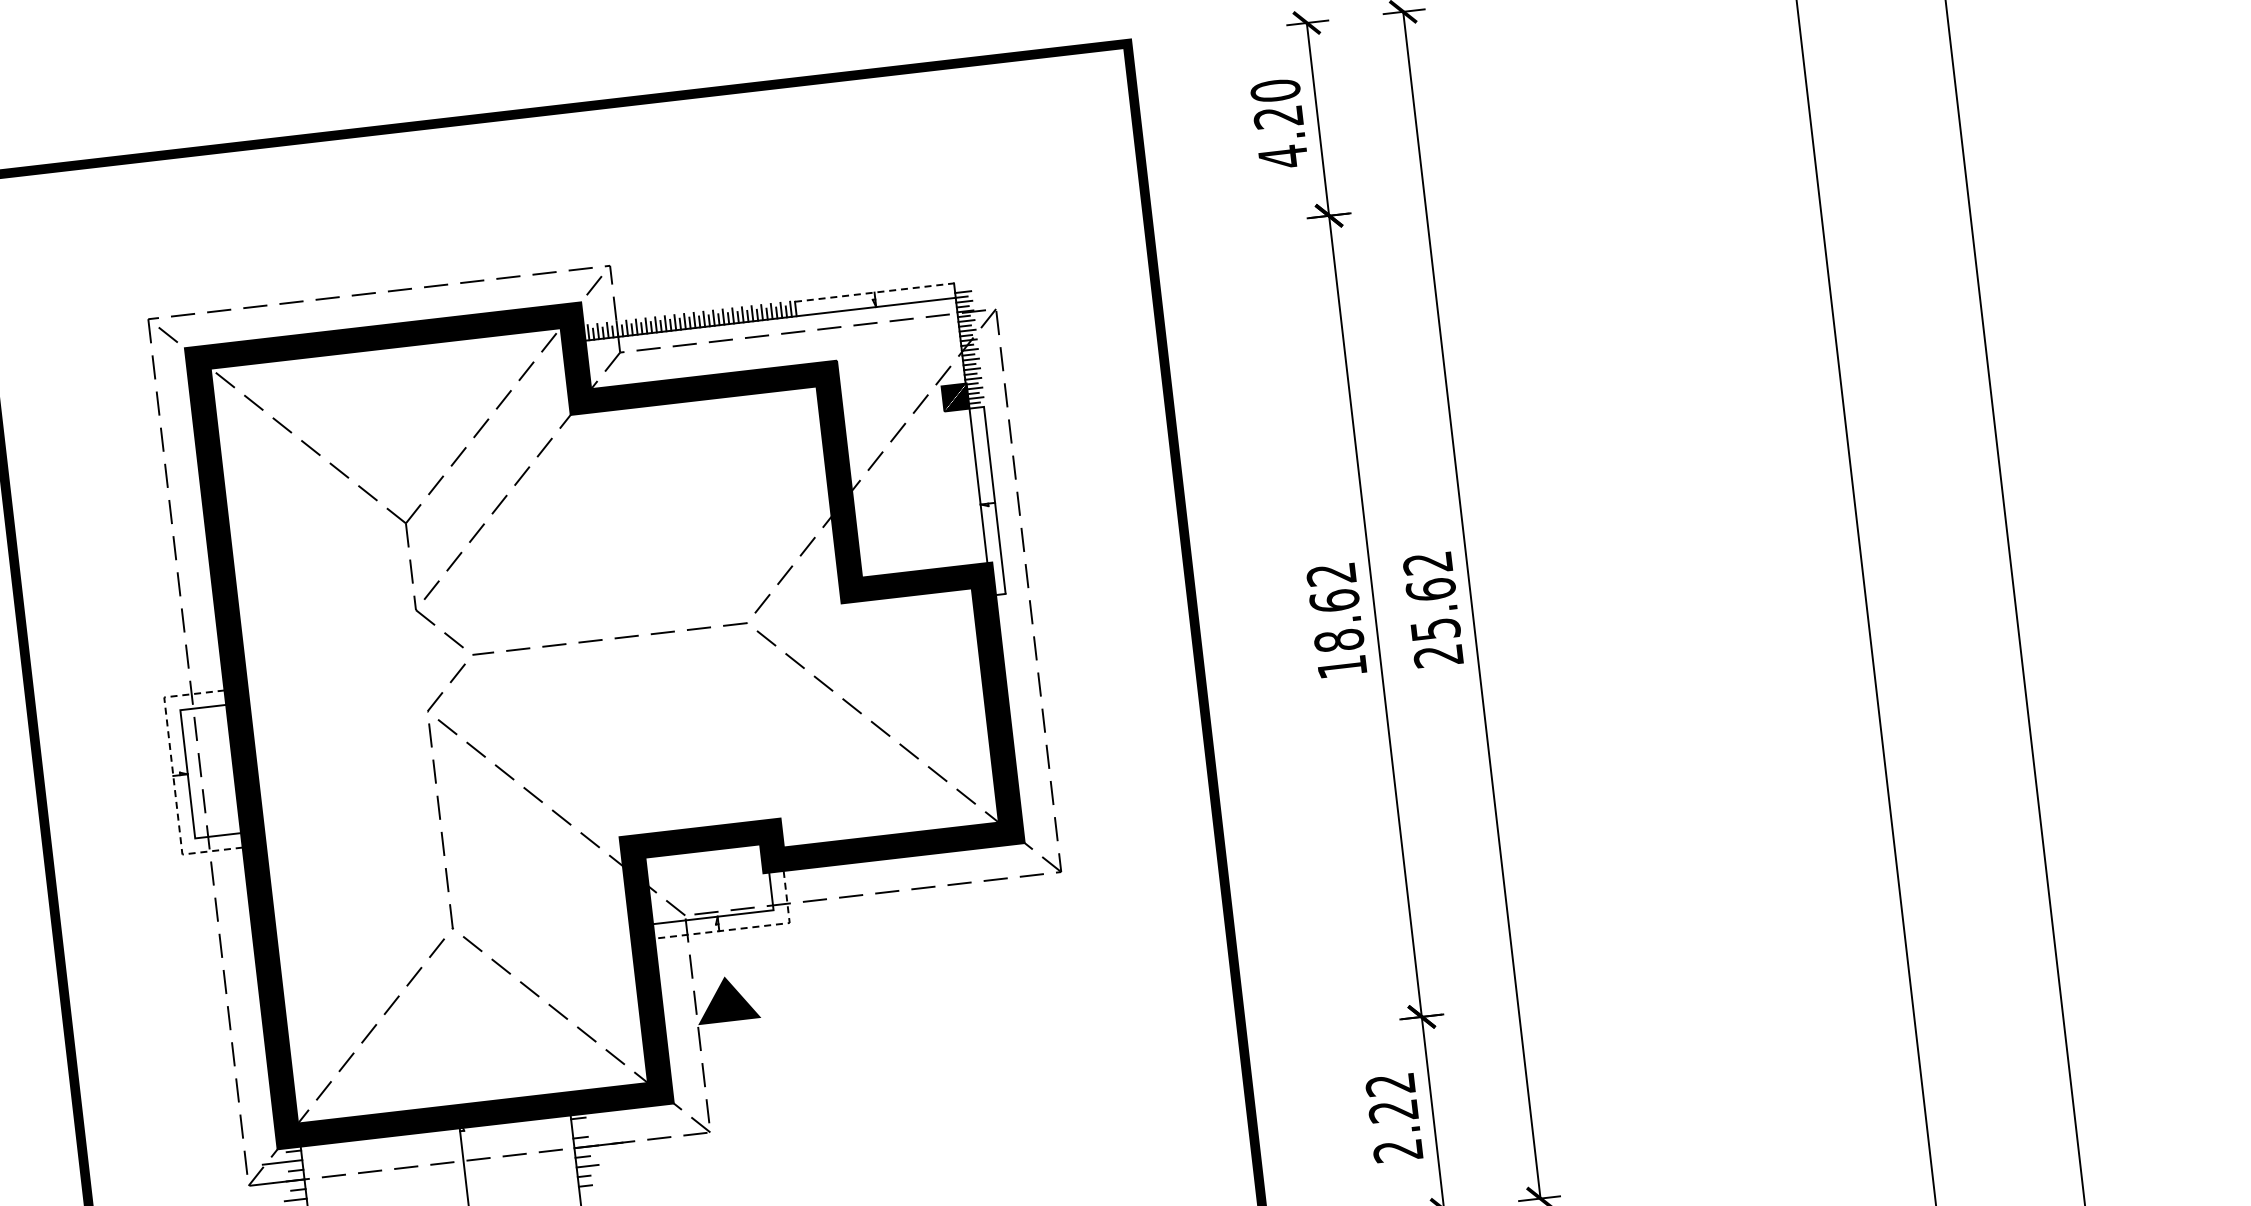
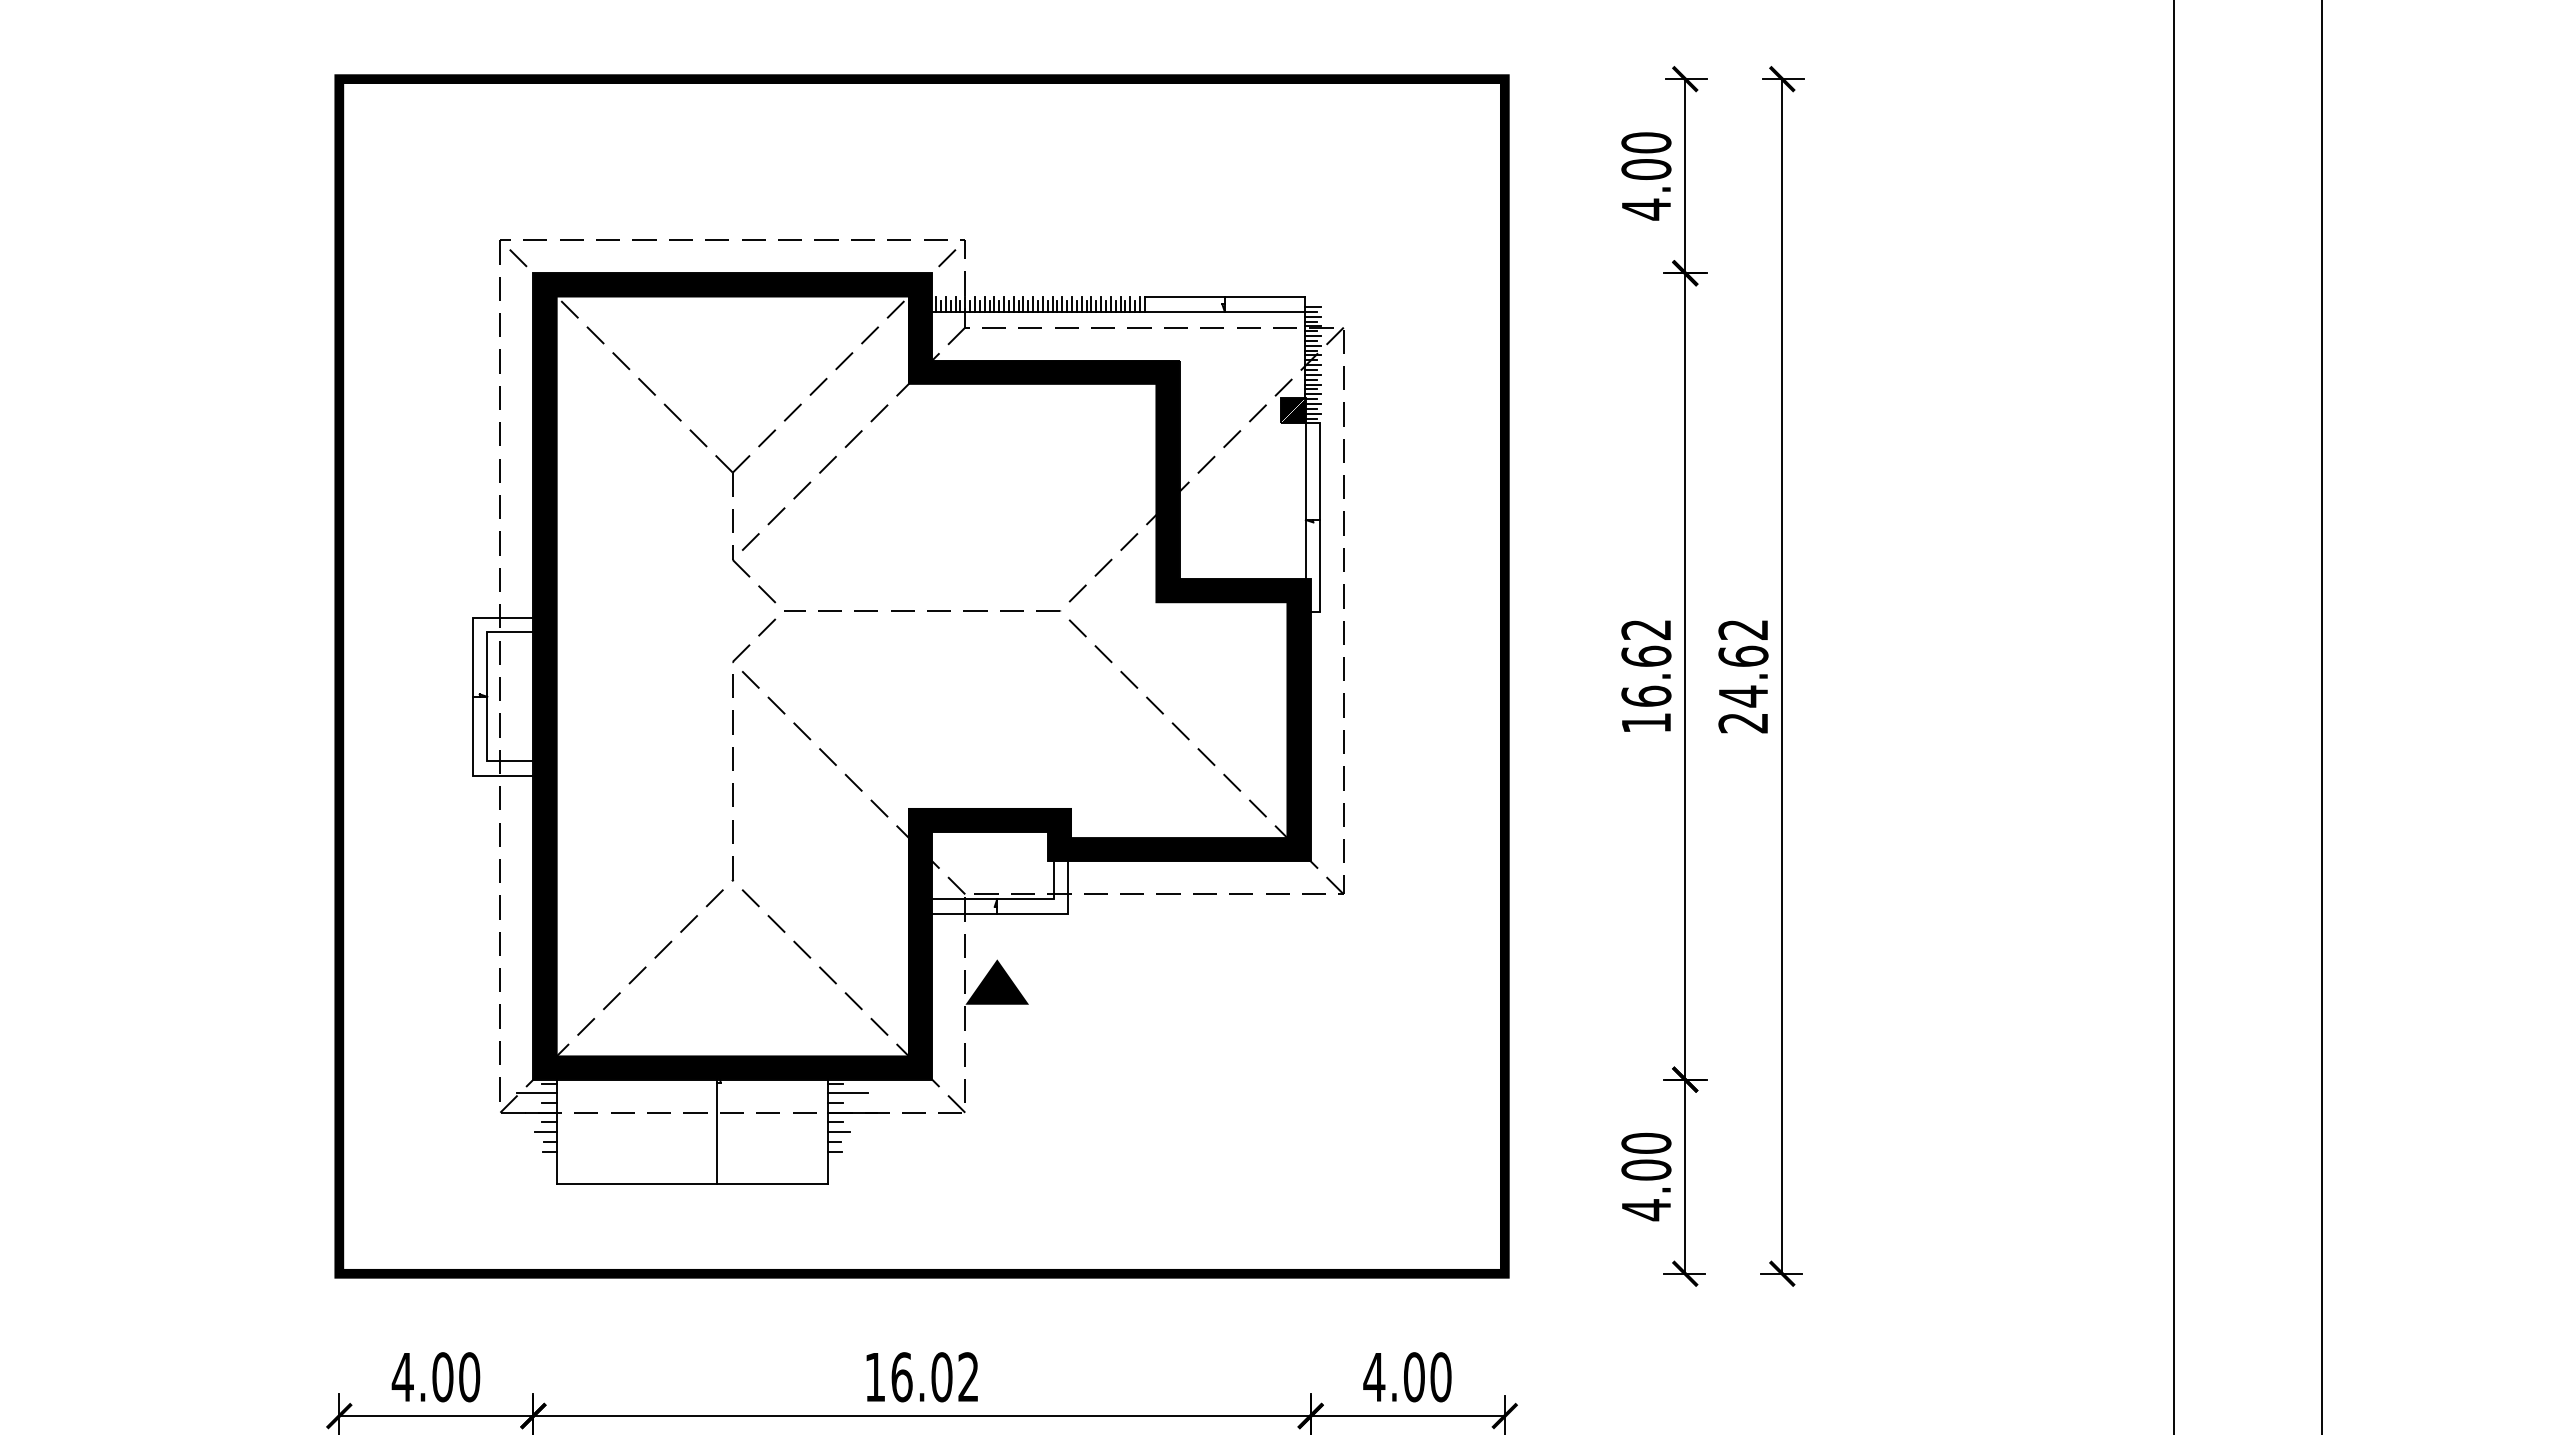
text: (1278, 117) -> (1646, 169), 4.20 -> 4.00
line: (875, 292) -> (1225, 297), dashed -> solid
text: (1435, 629) -> (1743, 696), 25.62 -> 24.62
text: (1339, 639) -> (1646, 695), 18.62 -> 16.62
line: (173, 775) -> (472, 696), dashed -> solid
line: (749, 927) -> (1027, 913), dashed -> solid
text: (1394, 1117) -> (1646, 1176), 2.22 -> 4.00
line: (592, 1126) -> (848, 1093), added

